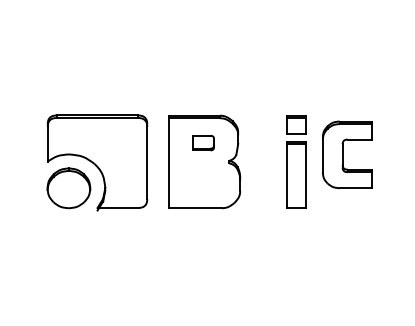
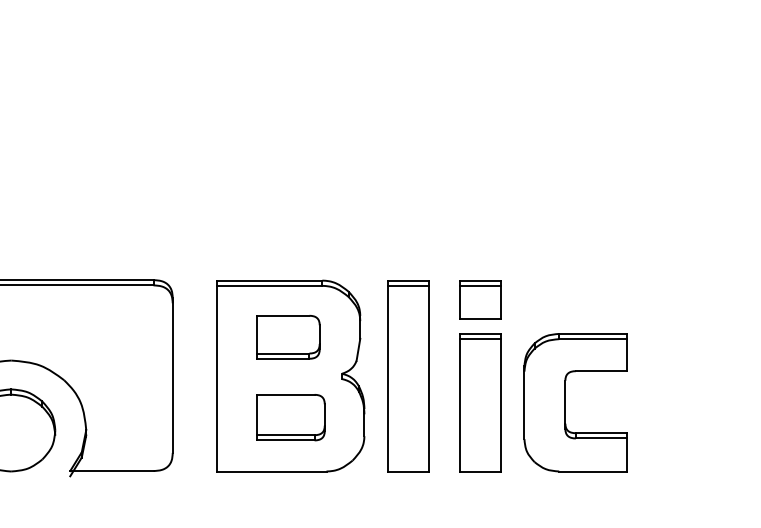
part: (203, 142) -> (288, 335), size x1.43
part: (347, 154) -> (575, 401), moved
part: (261, 161) -> (408, 375), added
part: (204, 181) -> (290, 416), added

